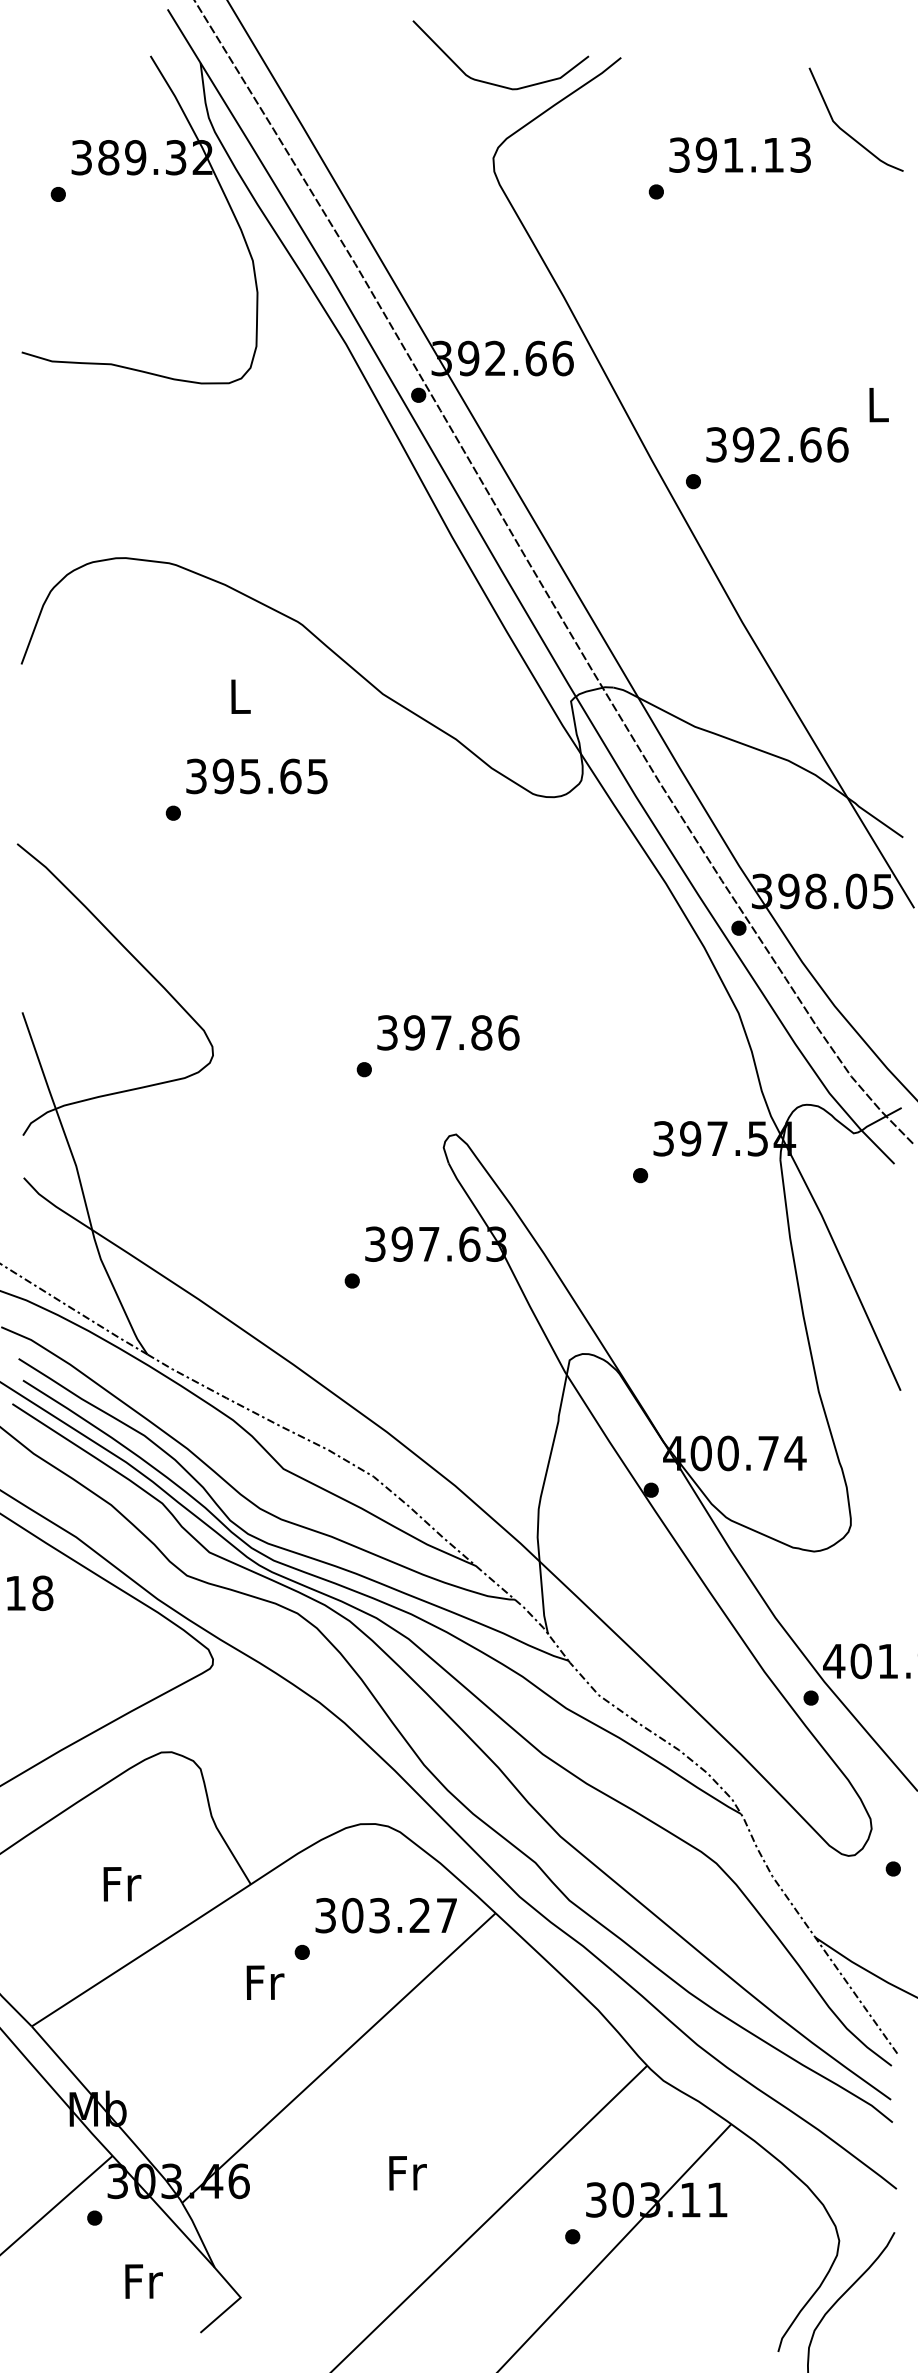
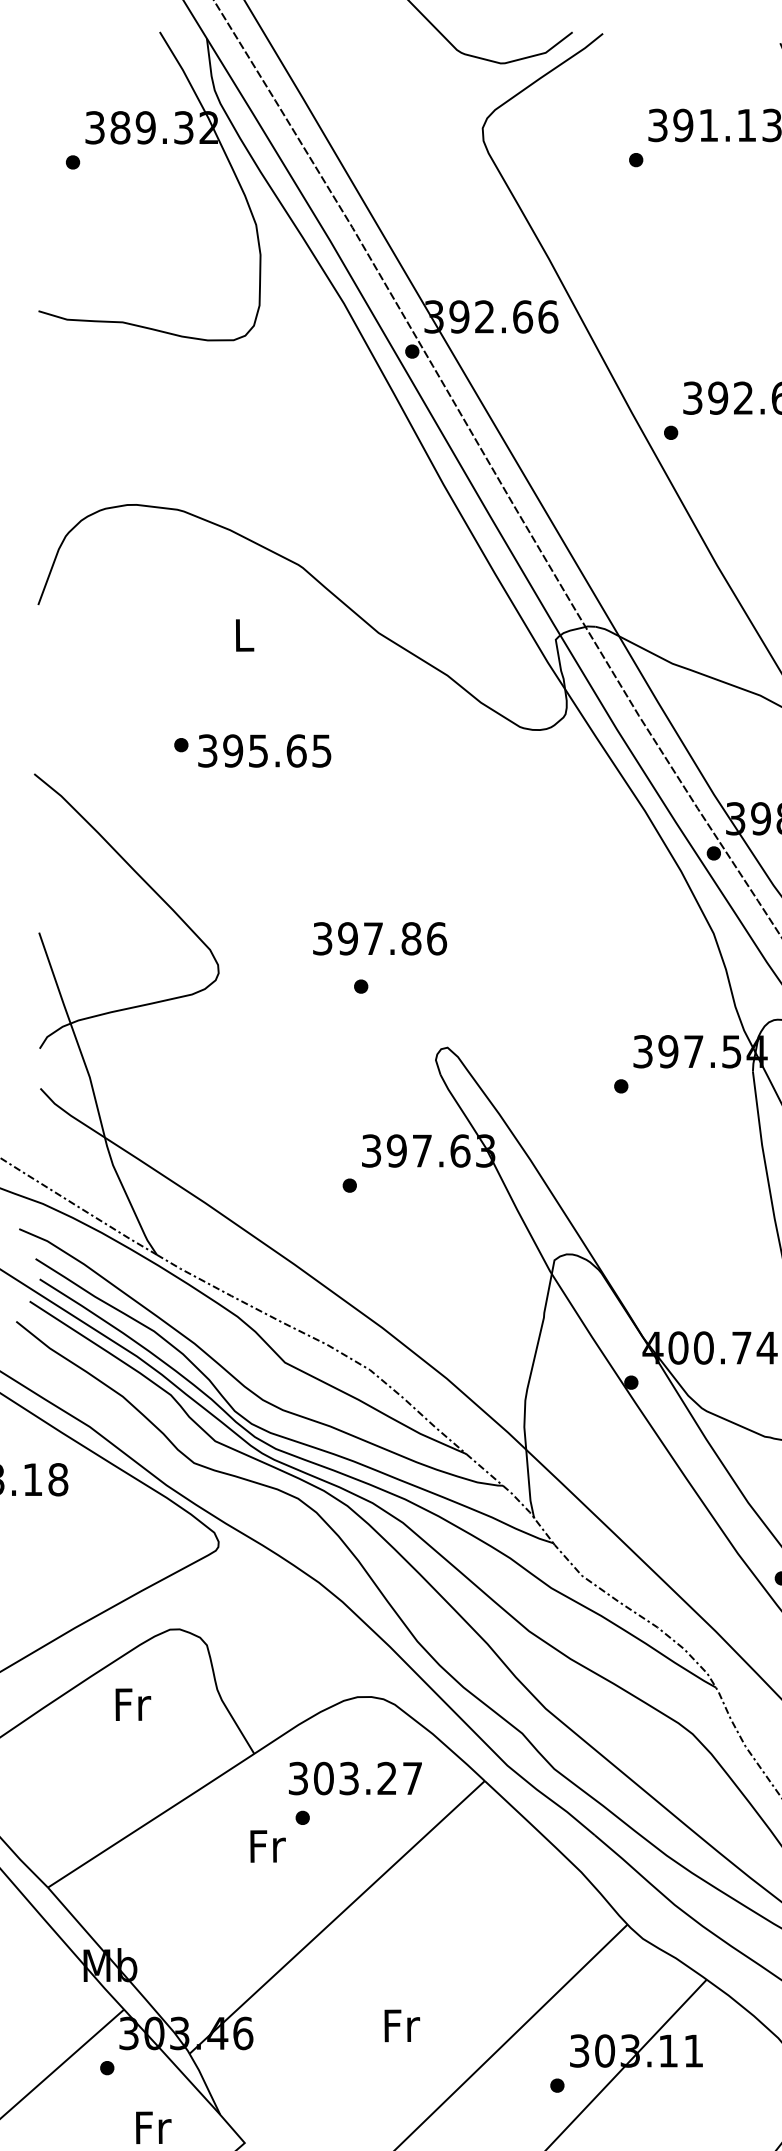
text: (256, 776) -> (264, 751), moved
text: (448, 1032) -> (380, 938), moved
text: (122, 1884) -> (133, 1704), moved
text: (385, 1915) -> (354, 1778), moved

